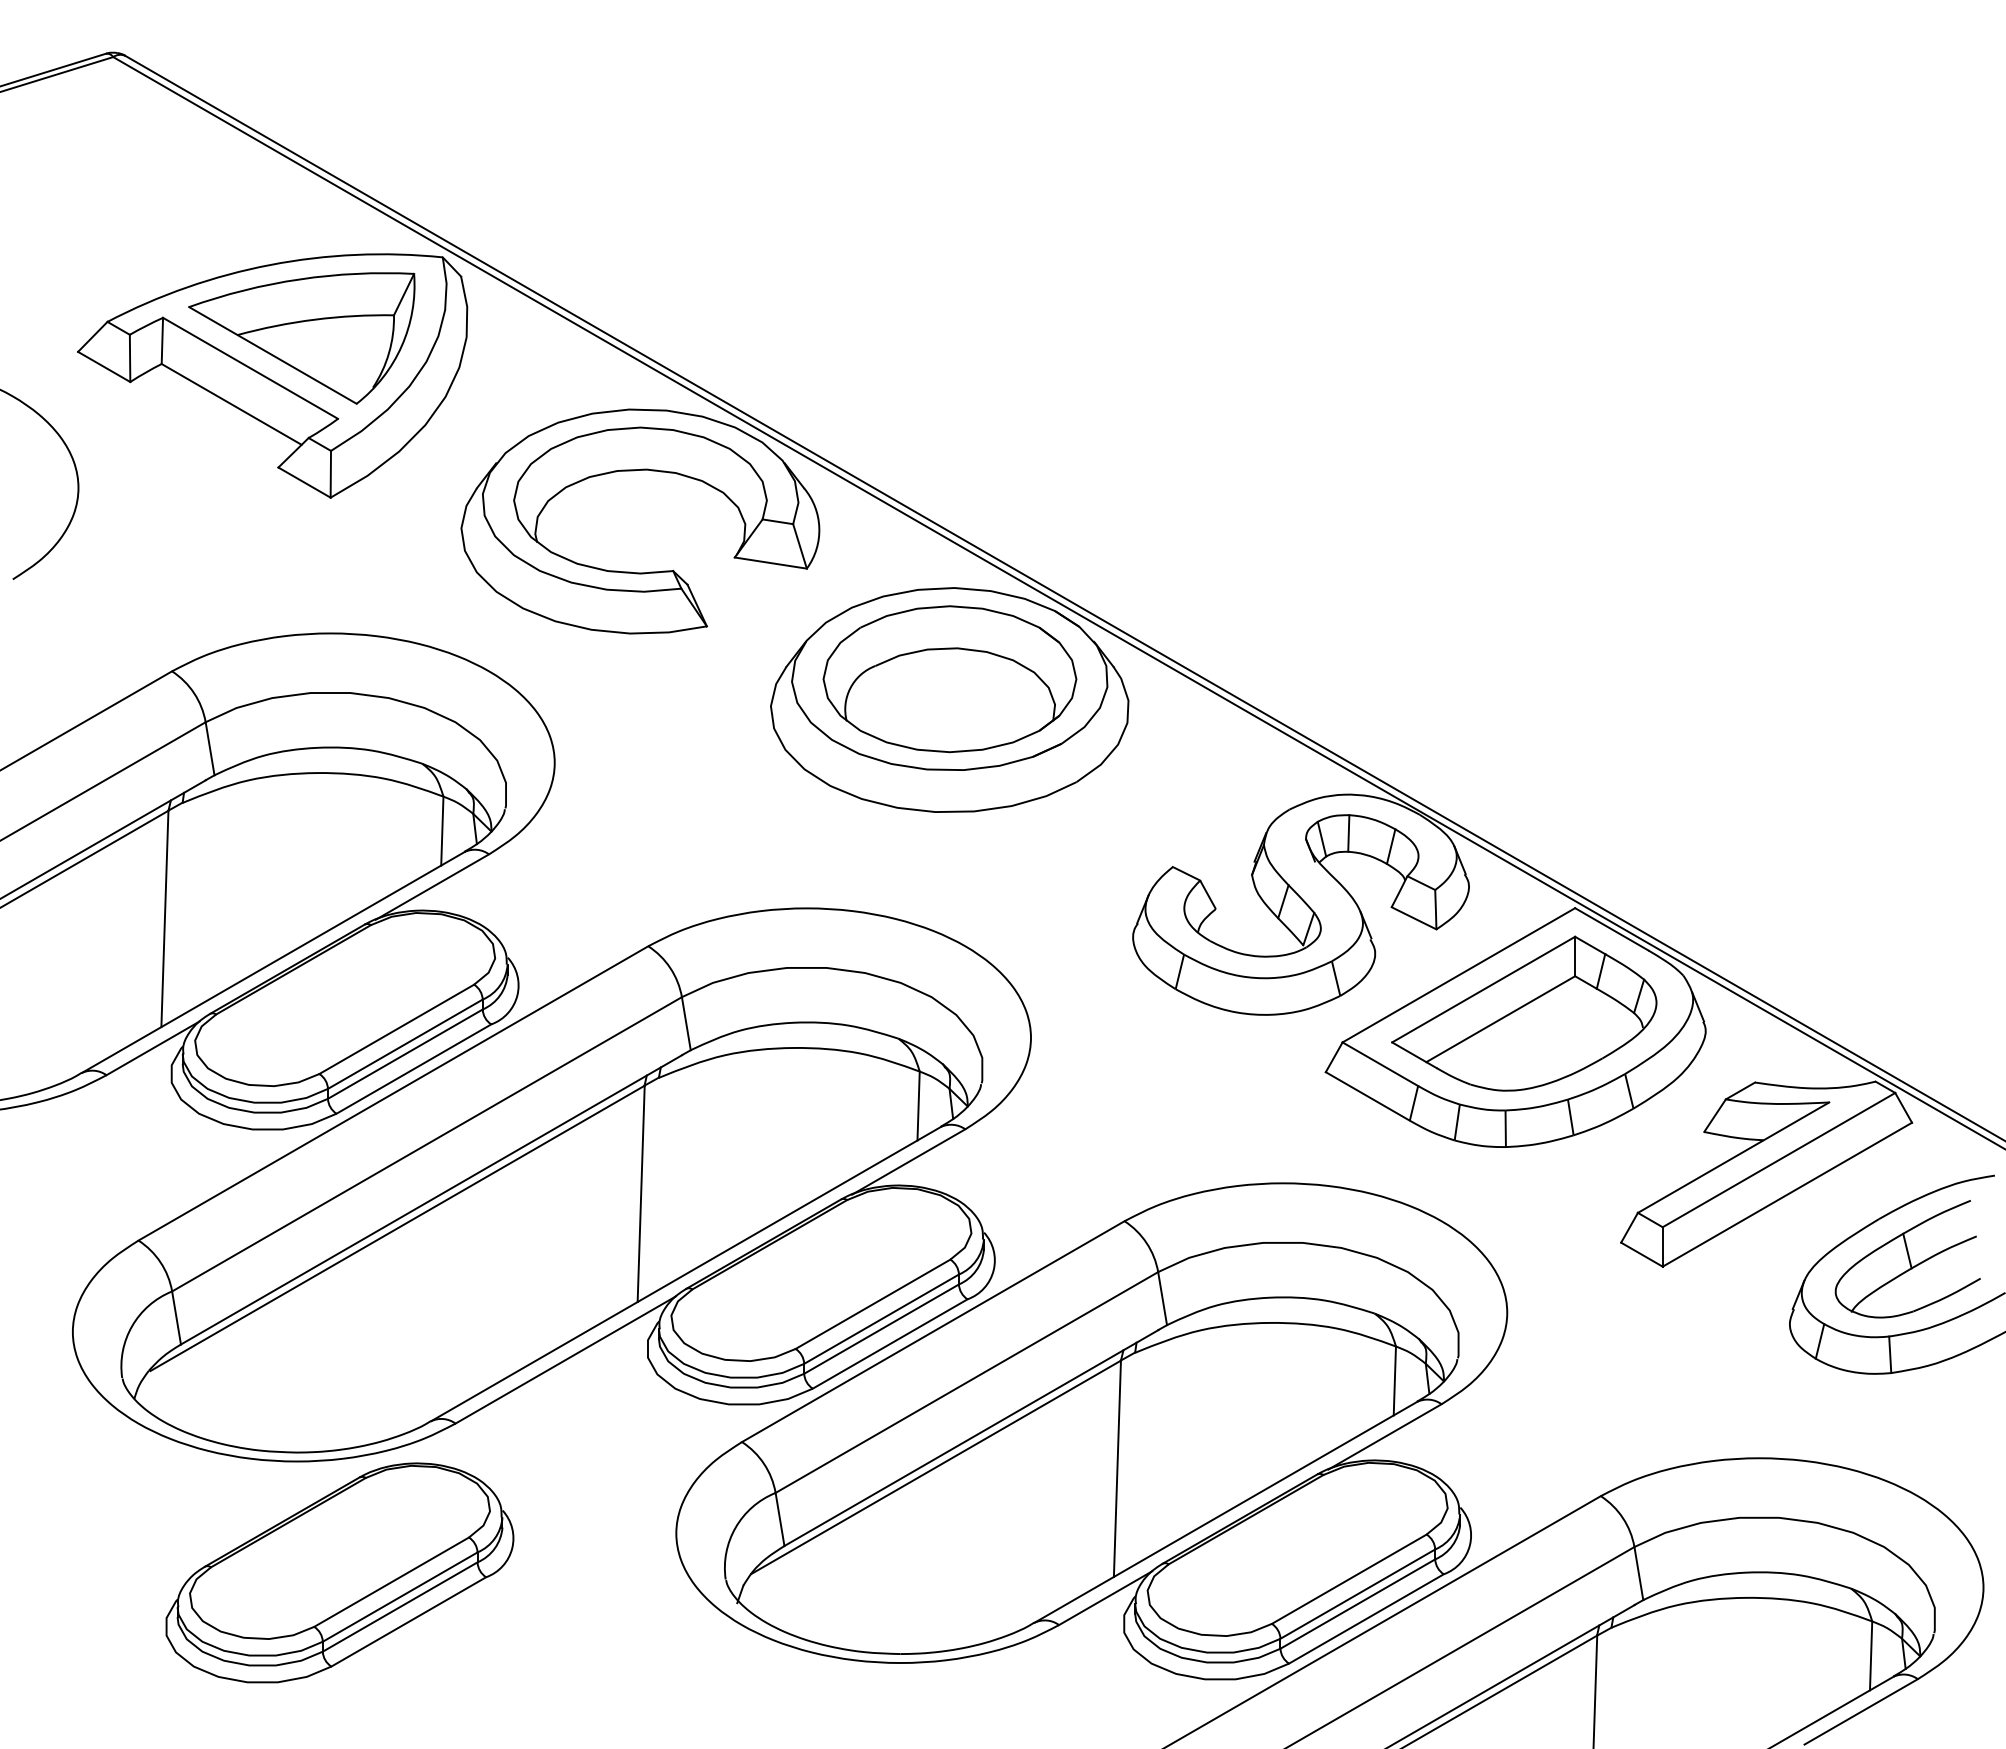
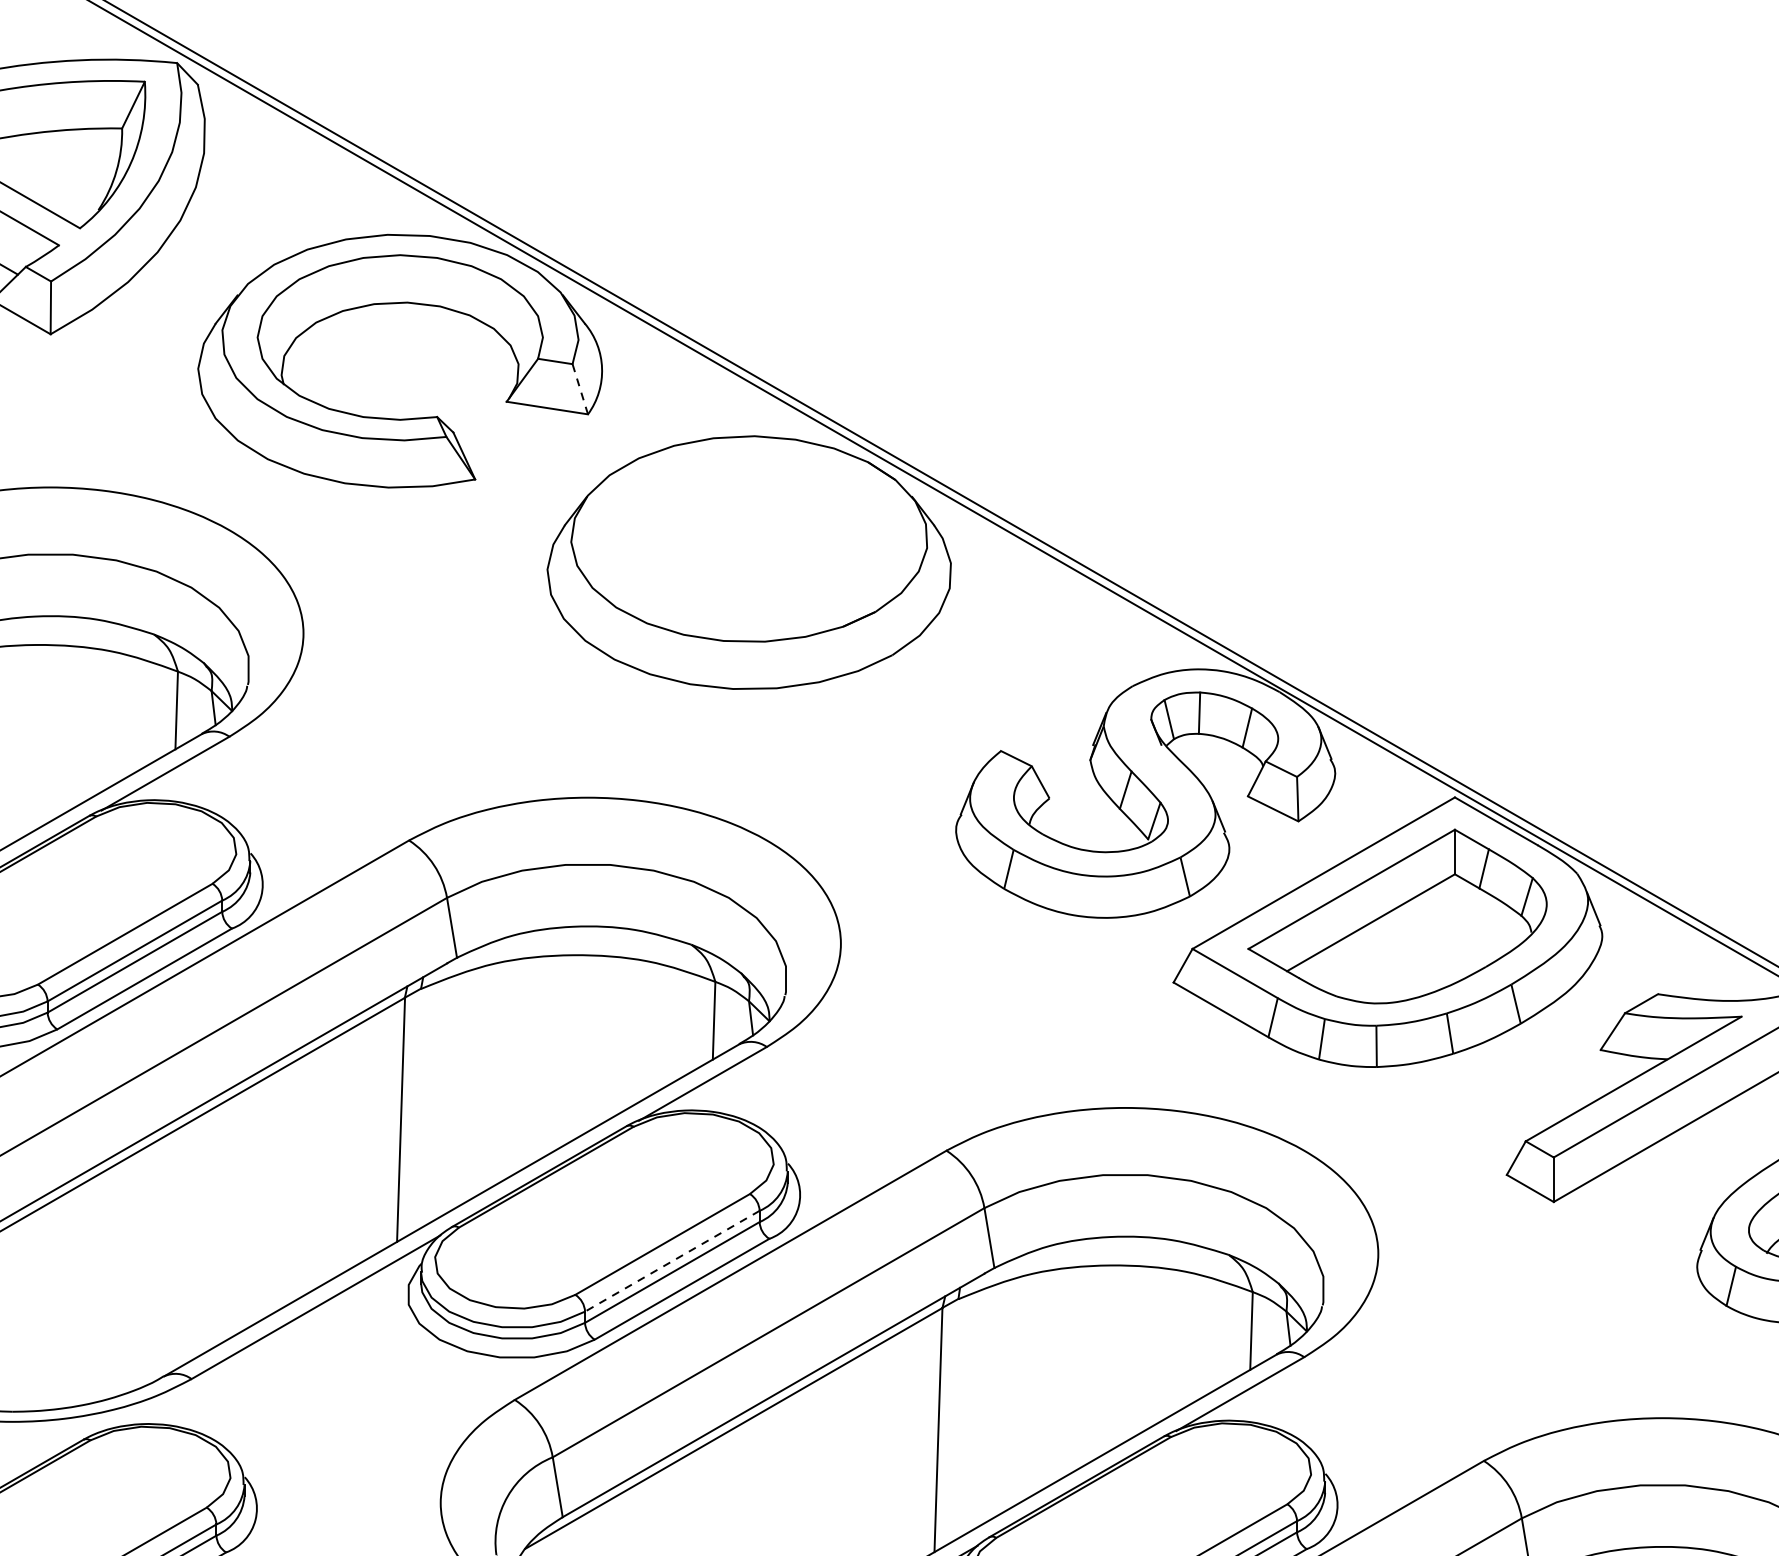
line: (799, 545) -> (579, 388), solid -> dashed
part: (949, 679) -> (748, 539), removed
line: (881, 1319) -> (672, 1261), solid -> dashed

